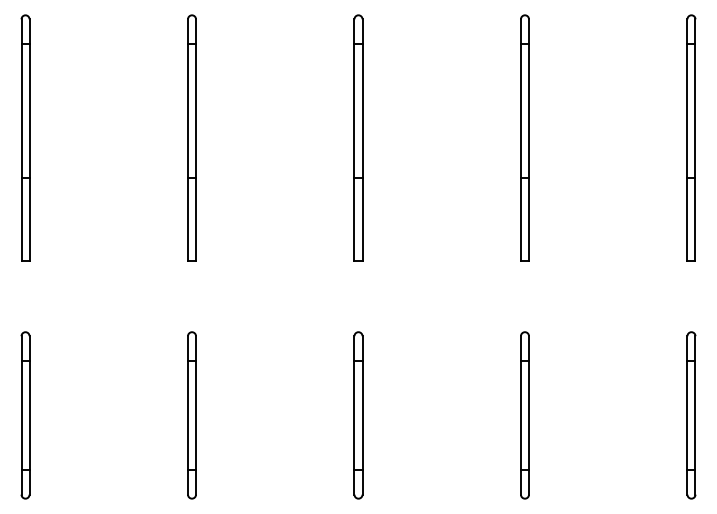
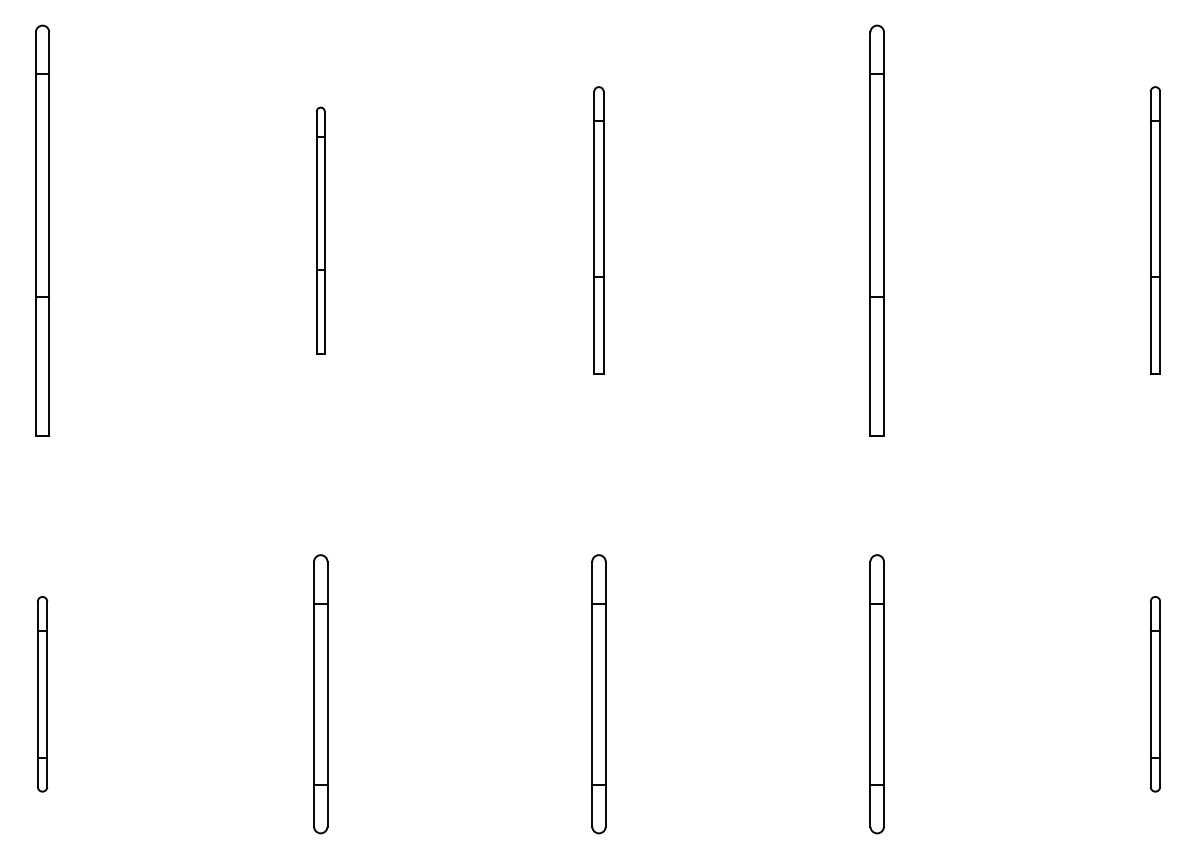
part: (191, 137) -> (319, 229), size x0.6
part: (358, 137) -> (599, 229), size x0.7
part: (691, 137) -> (1155, 229), size x0.7
part: (25, 415) -> (42, 694), size x0.7
part: (691, 415) -> (1155, 694), size x0.7

